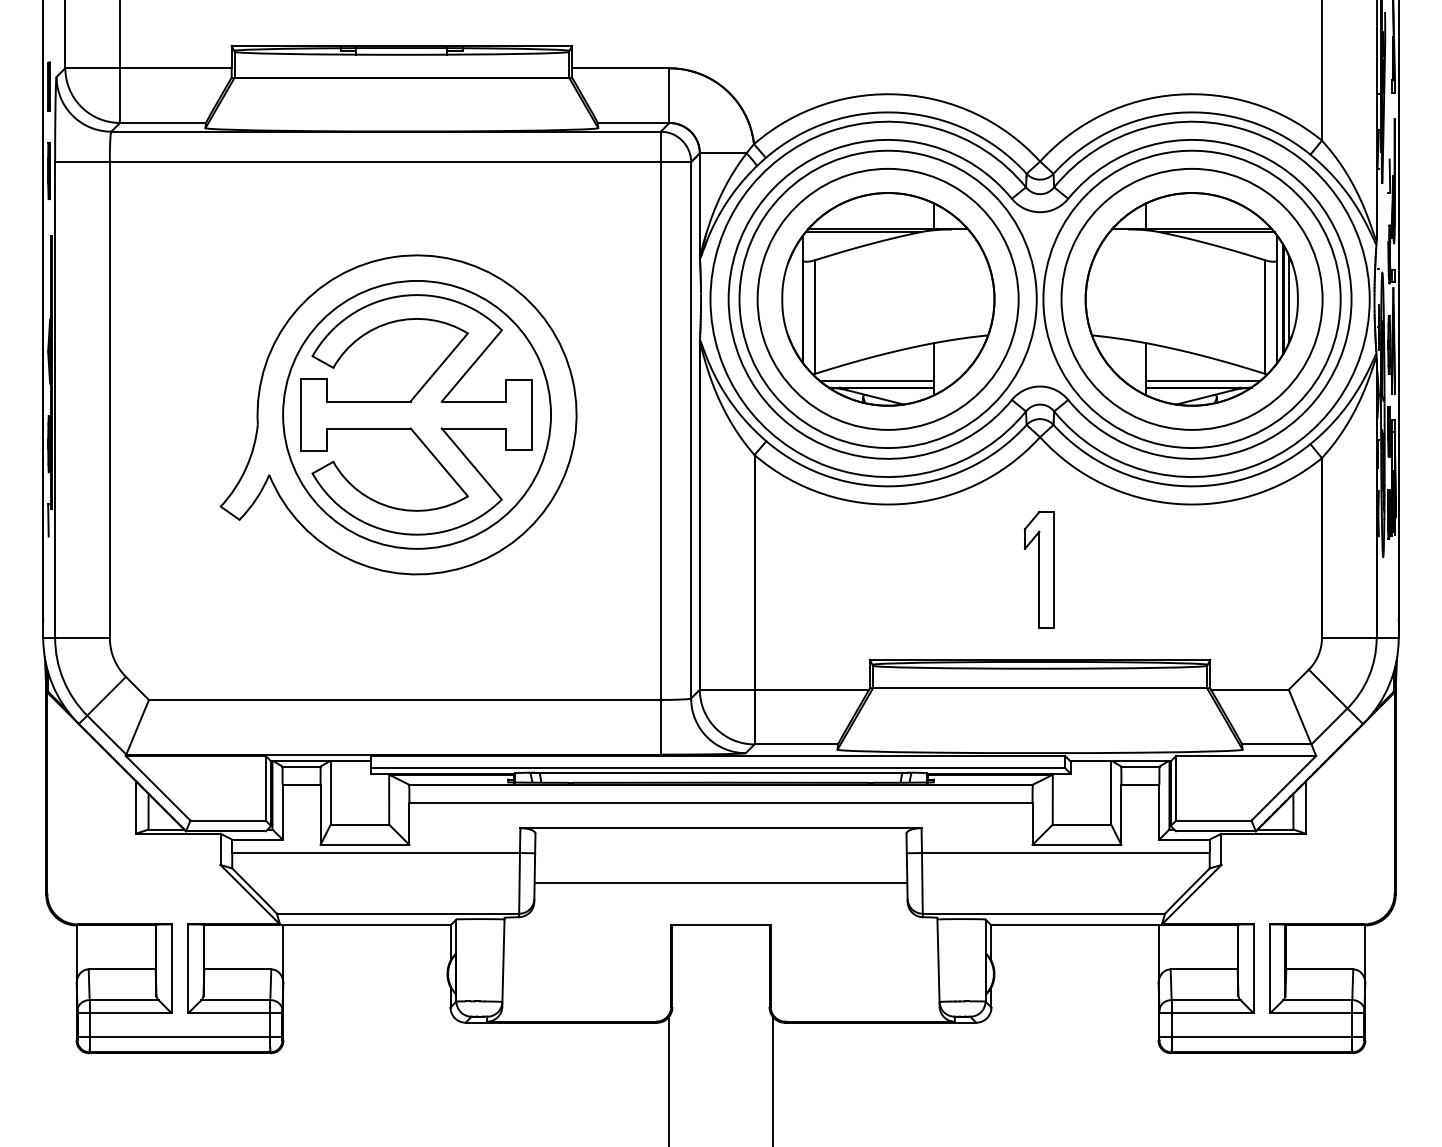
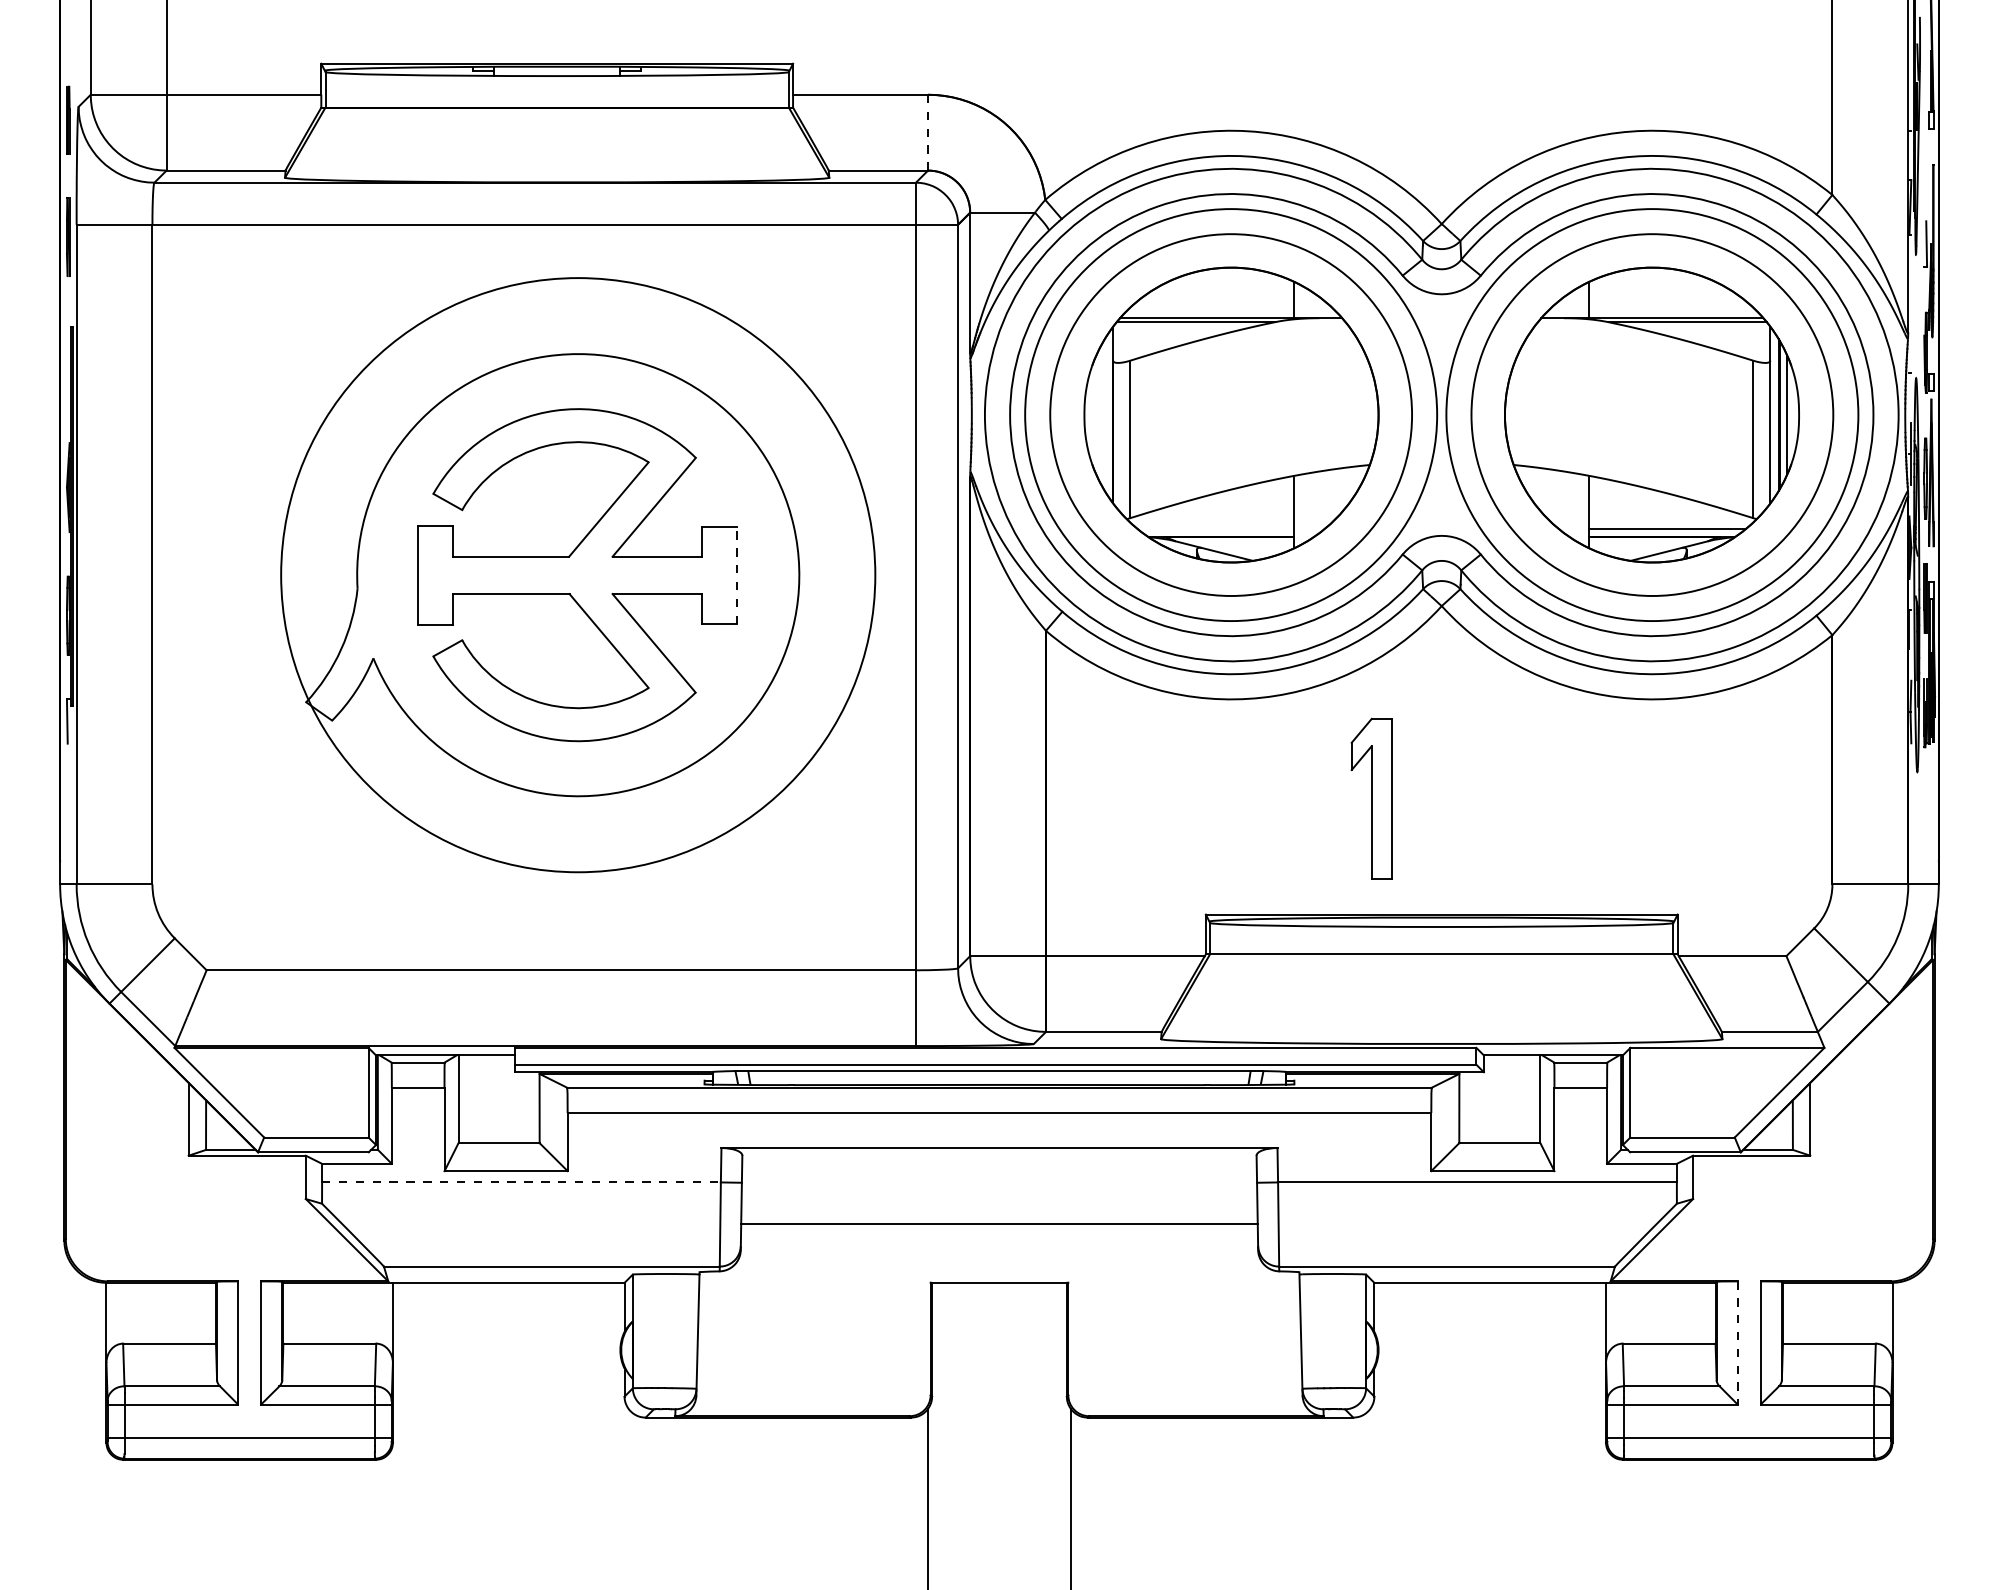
line: (669, 95) -> (928, 132), solid -> dashed
line: (876, 381) -> (1215, 528), removed
circle: (416, 414) -> (577, 574), size x1.6
line: (531, 415) -> (737, 575), solid -> dashed
part: (1039, 569) -> (1371, 798), moved
line: (376, 853) -> (521, 1182), solid -> dashed
line: (1253, 968) -> (1737, 1342), solid -> dashed

